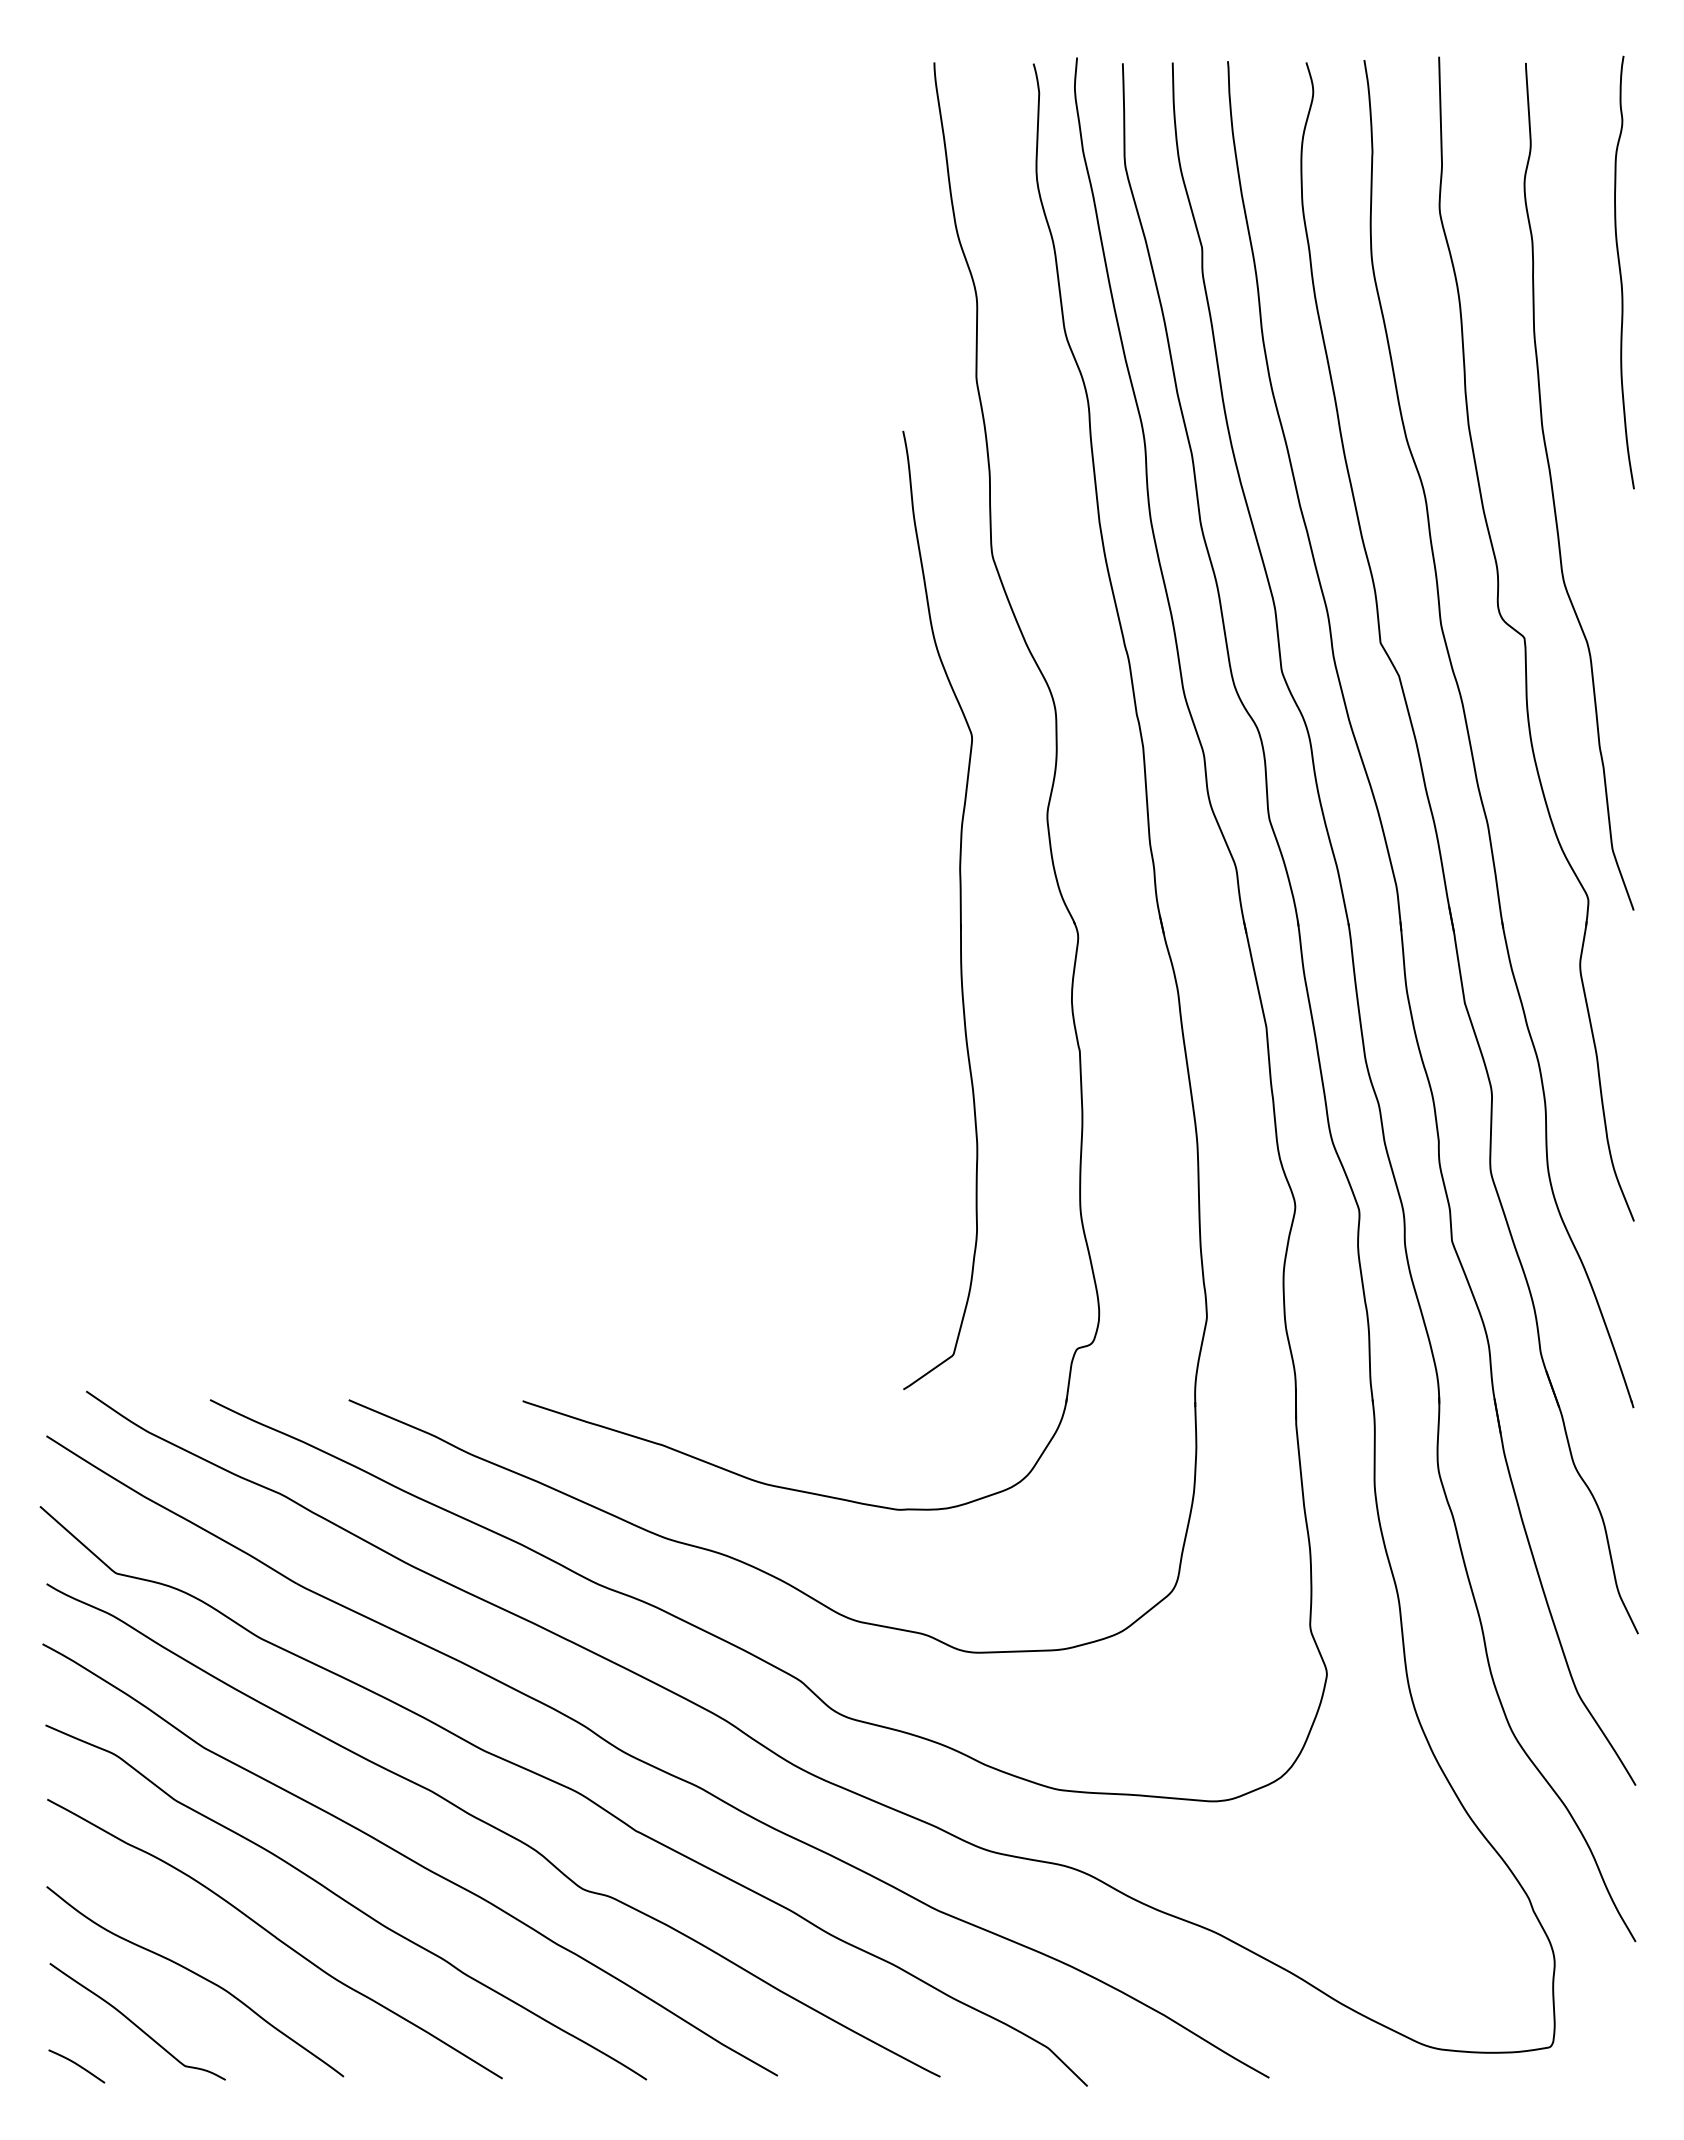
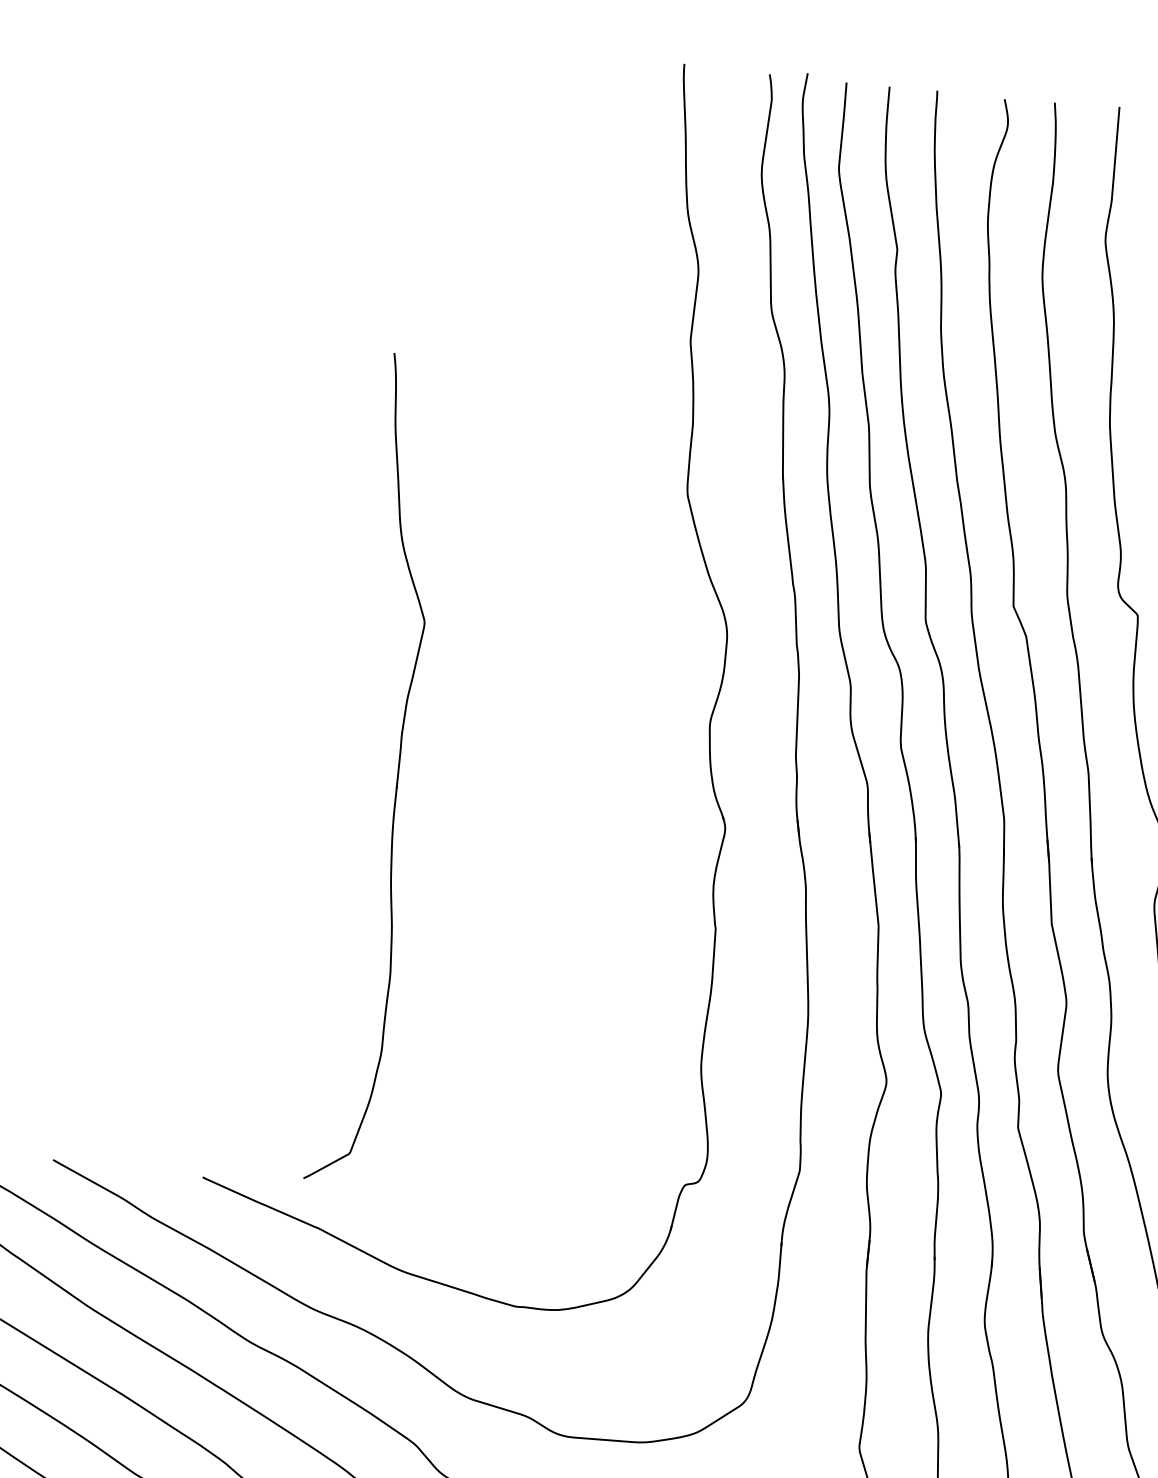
part: (959, 909) -> (397, 770), moved

